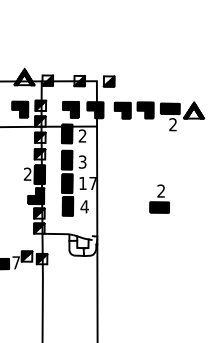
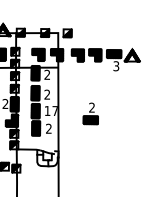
text: (172, 124) -> (115, 66), 2 -> 3
text: (82, 161) -> (47, 94), 3 -> 2
part: (159, 198) -> (90, 113), moved
text: (84, 206) -> (48, 128), 4 -> 2

